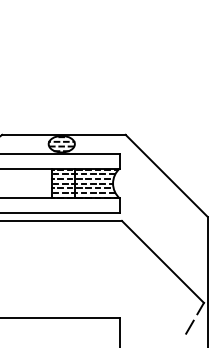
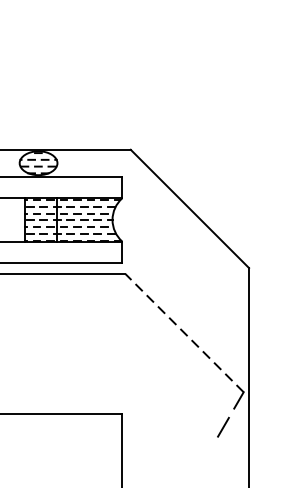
line: (162, 261) -> (183, 332), solid -> dashed

